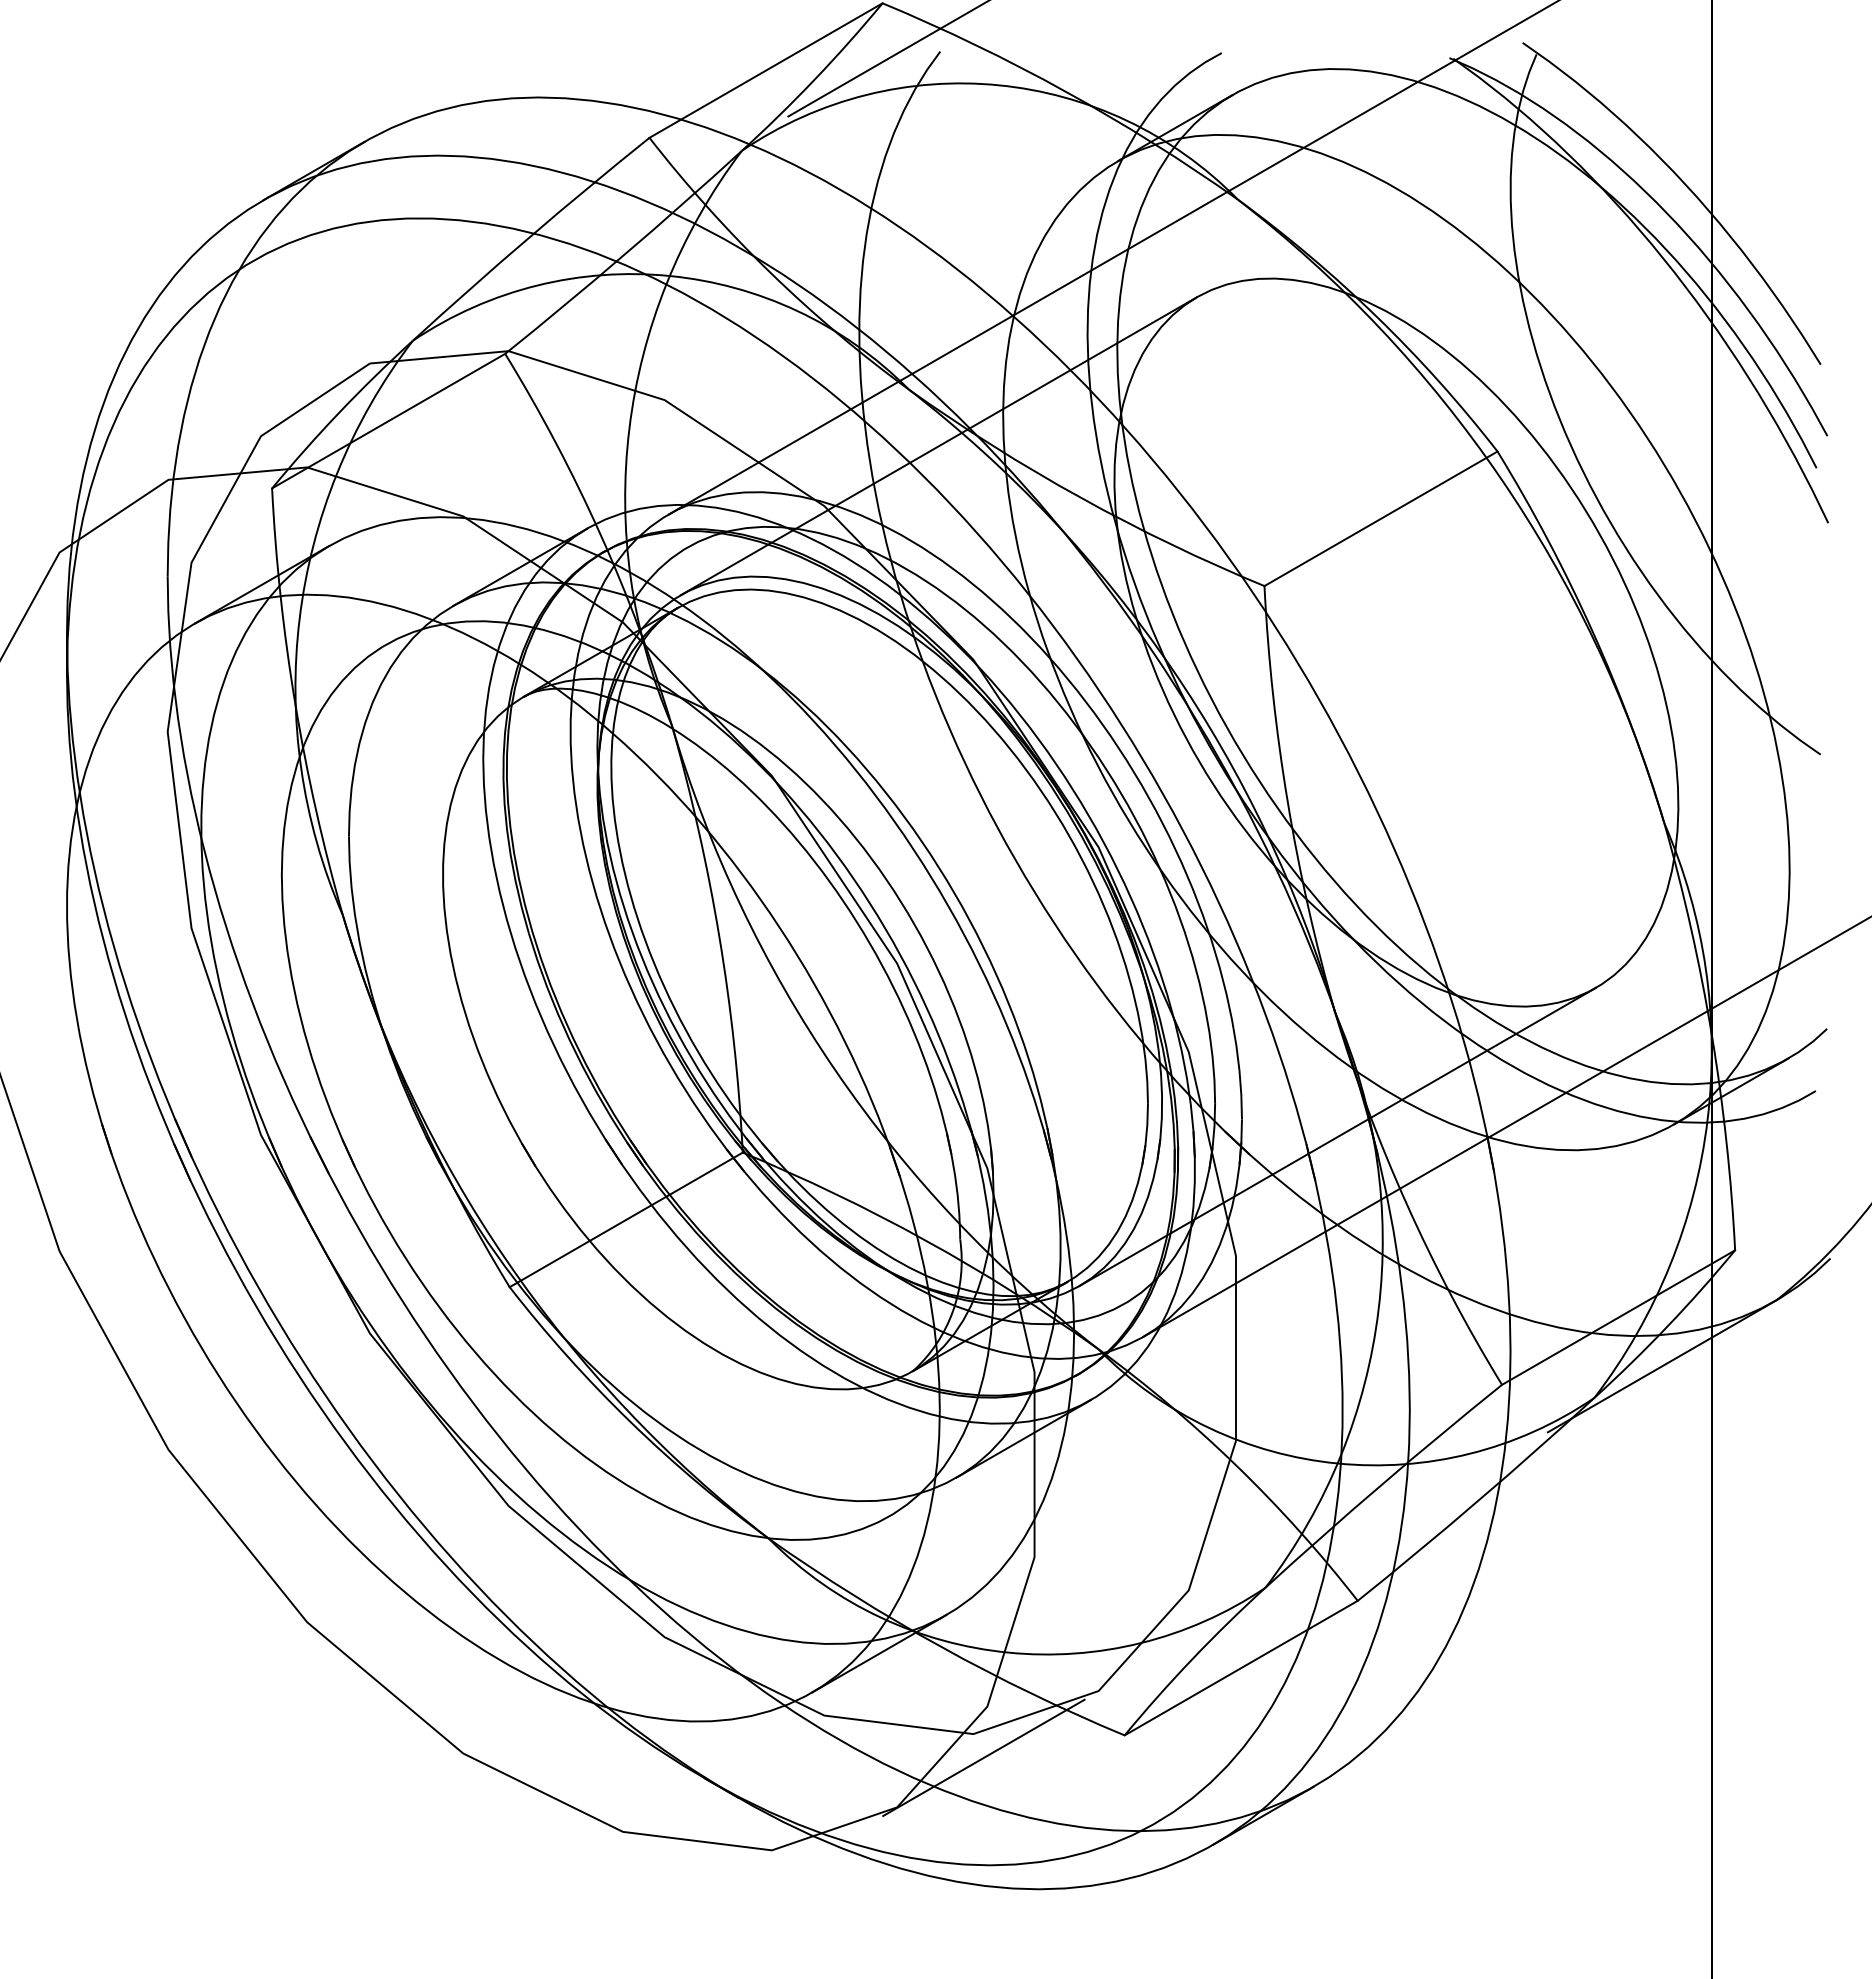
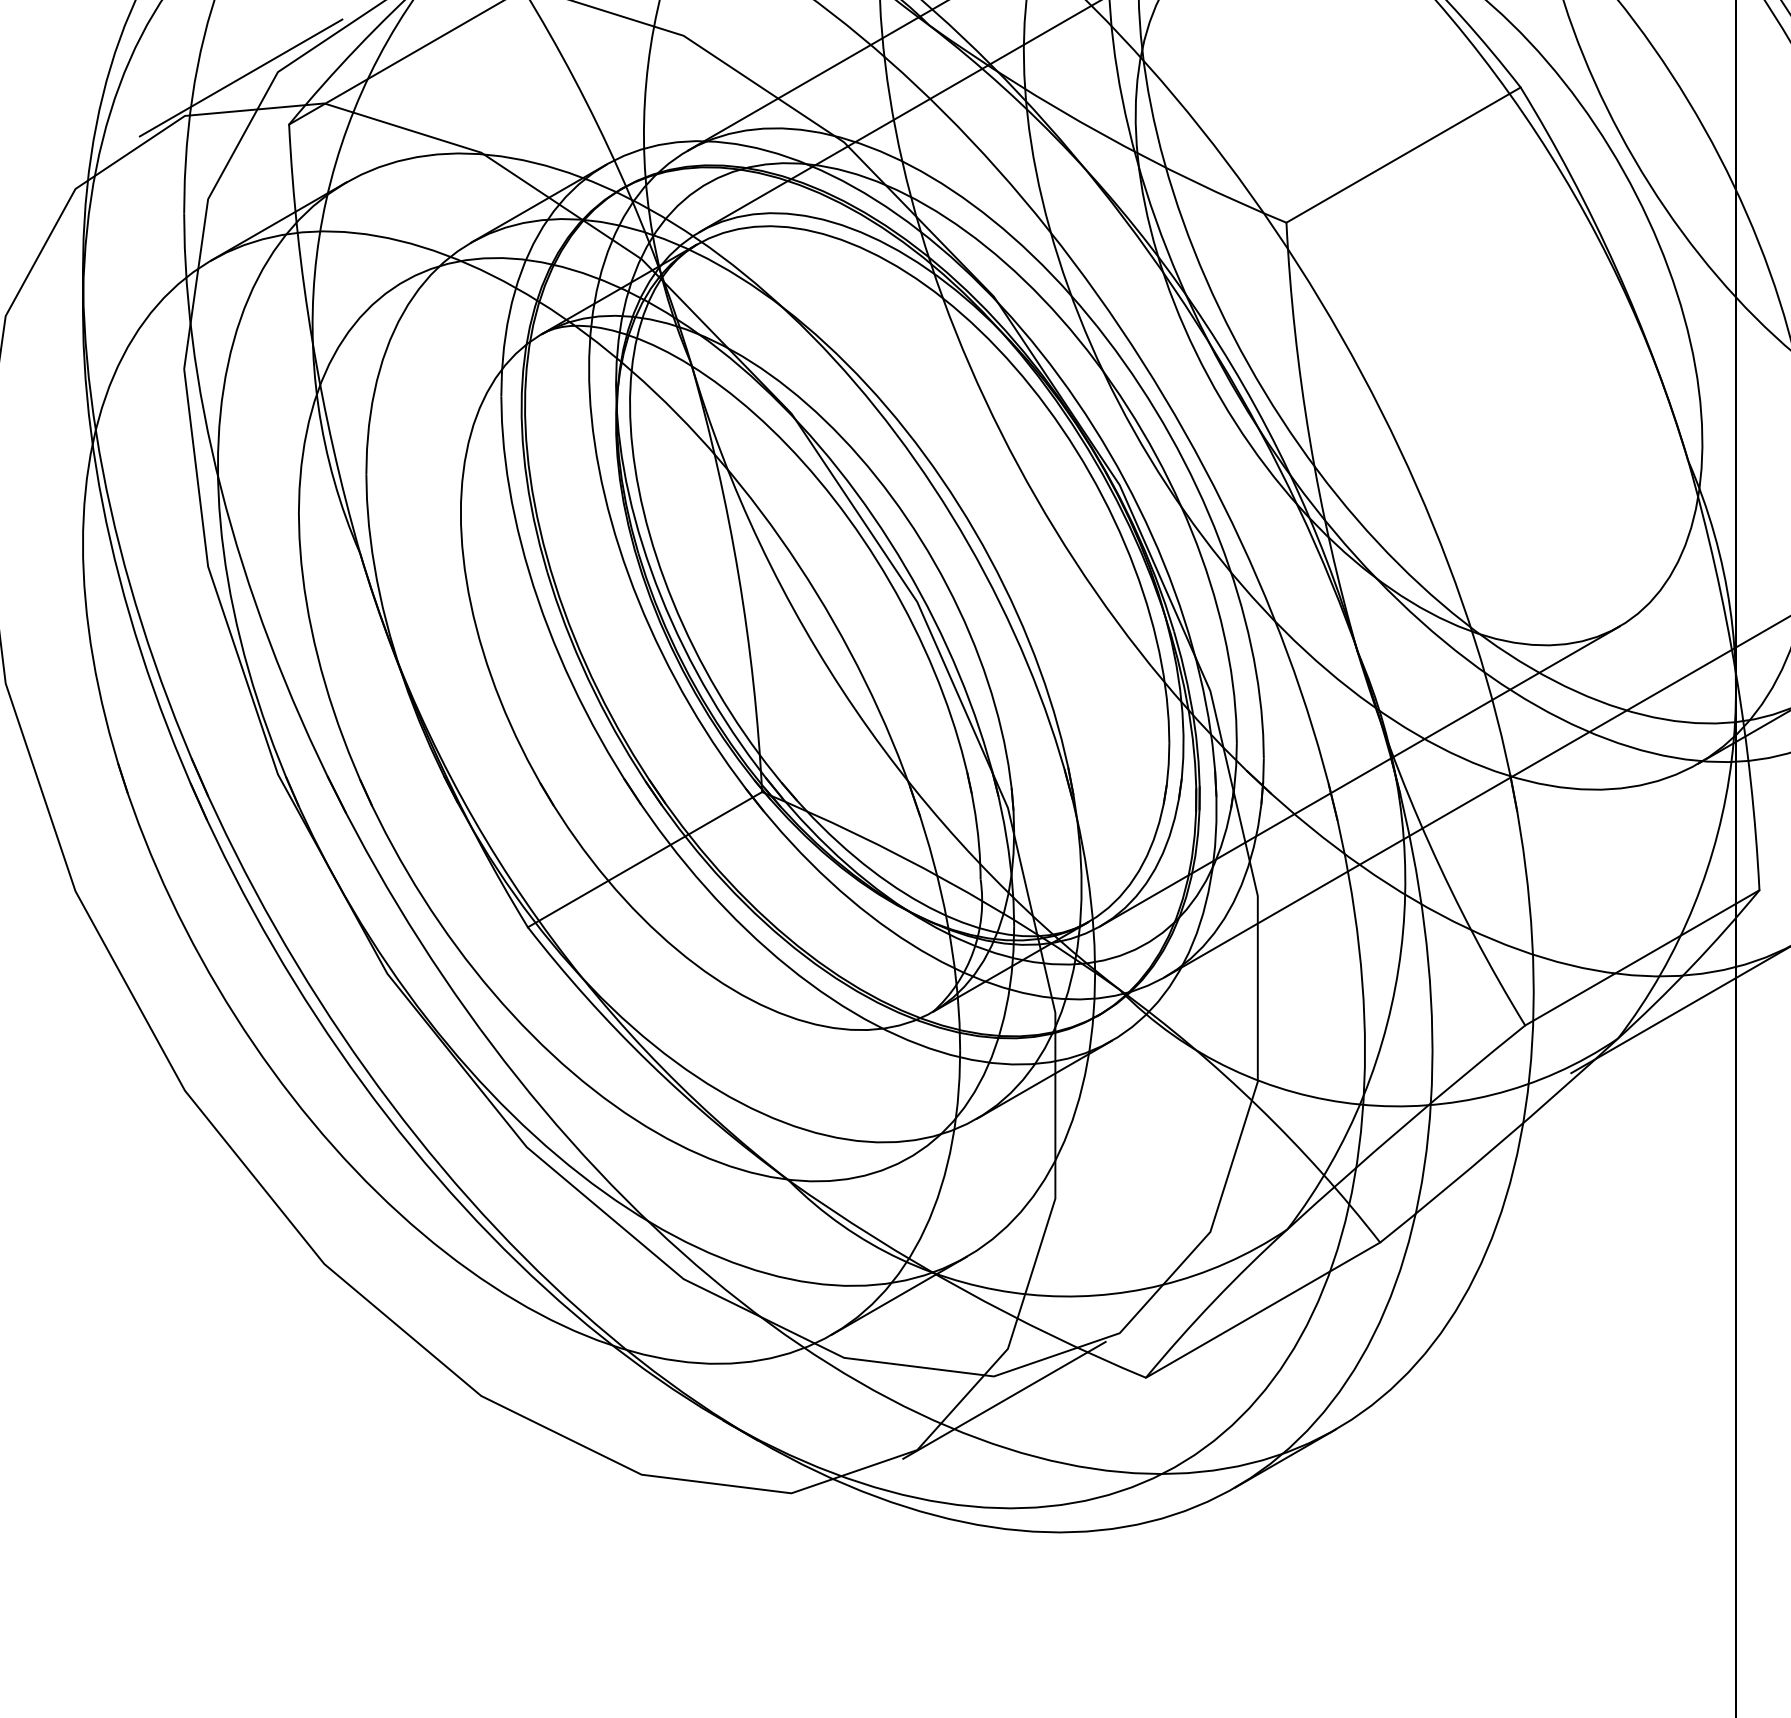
line: (224, 441) -> (241, 77), added

